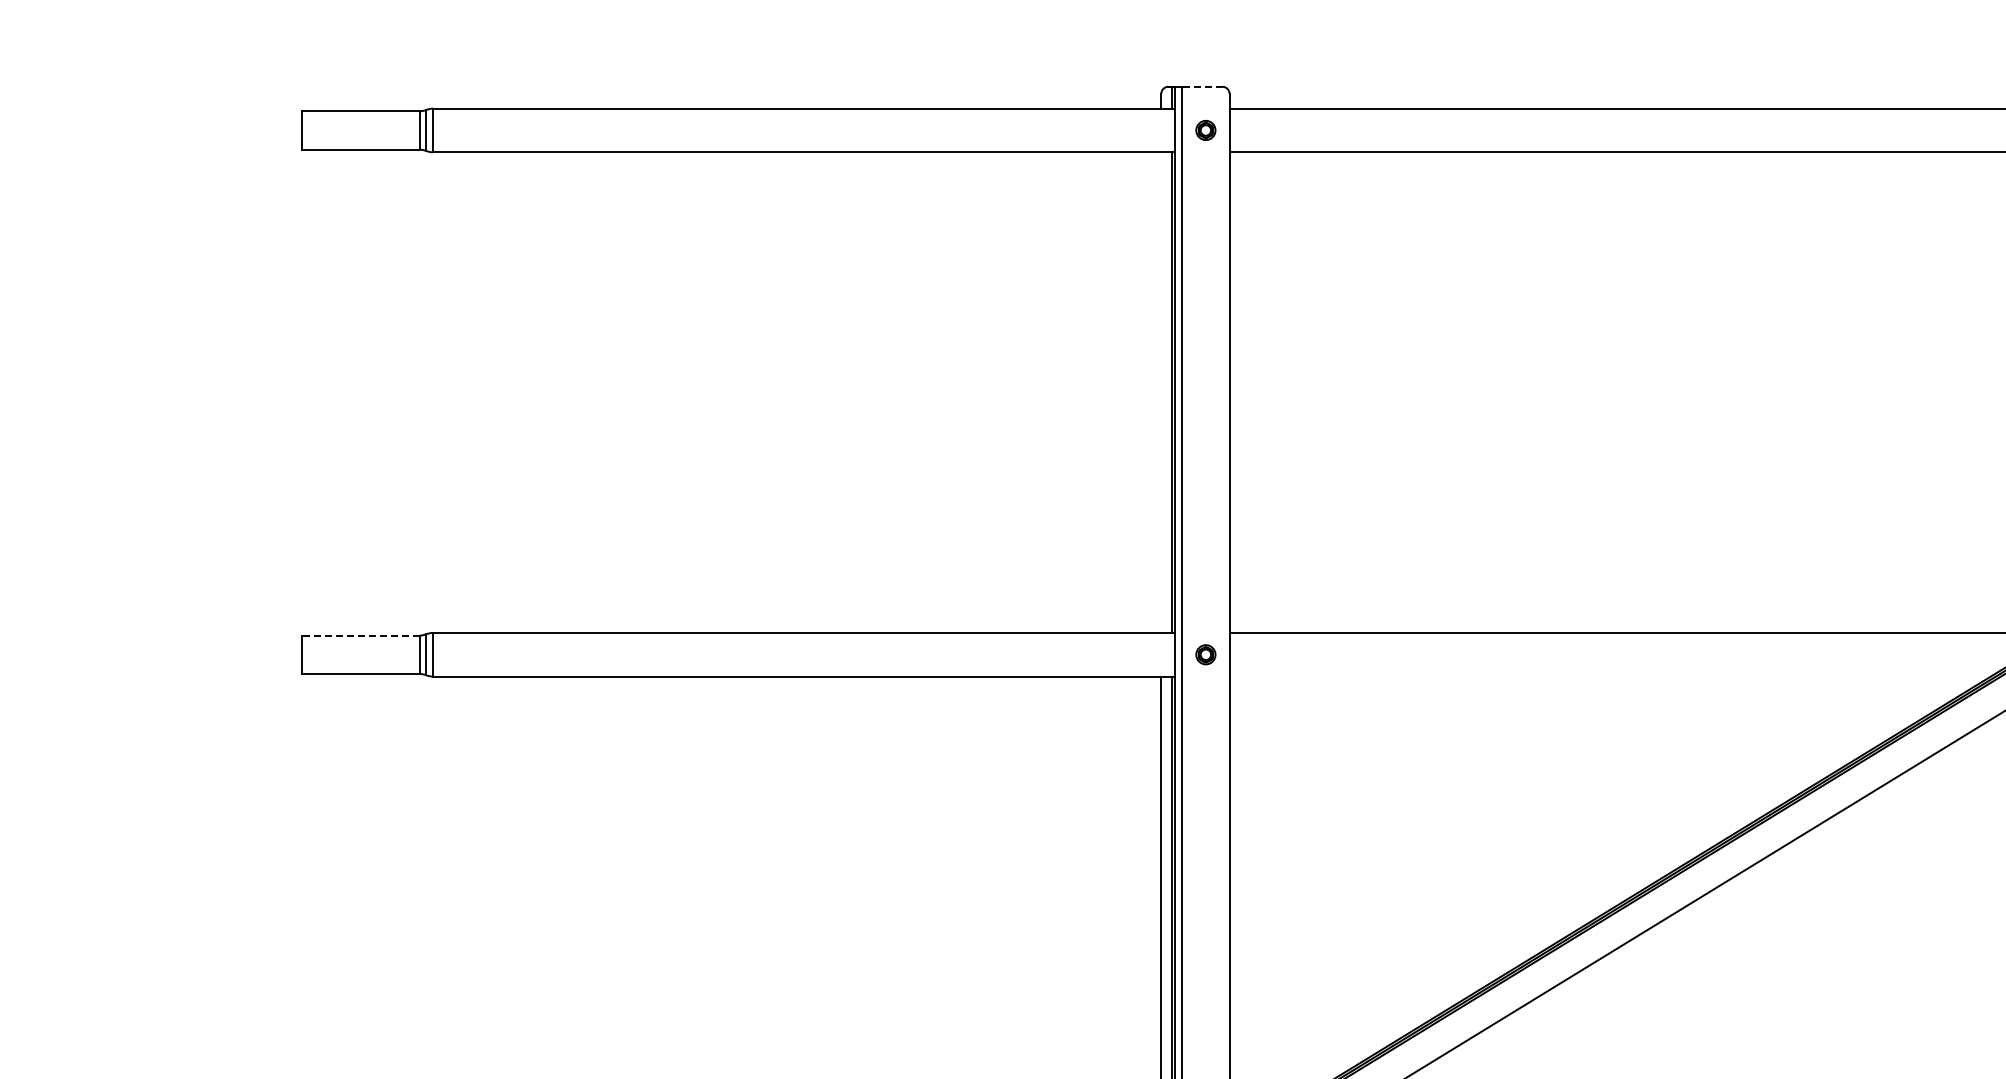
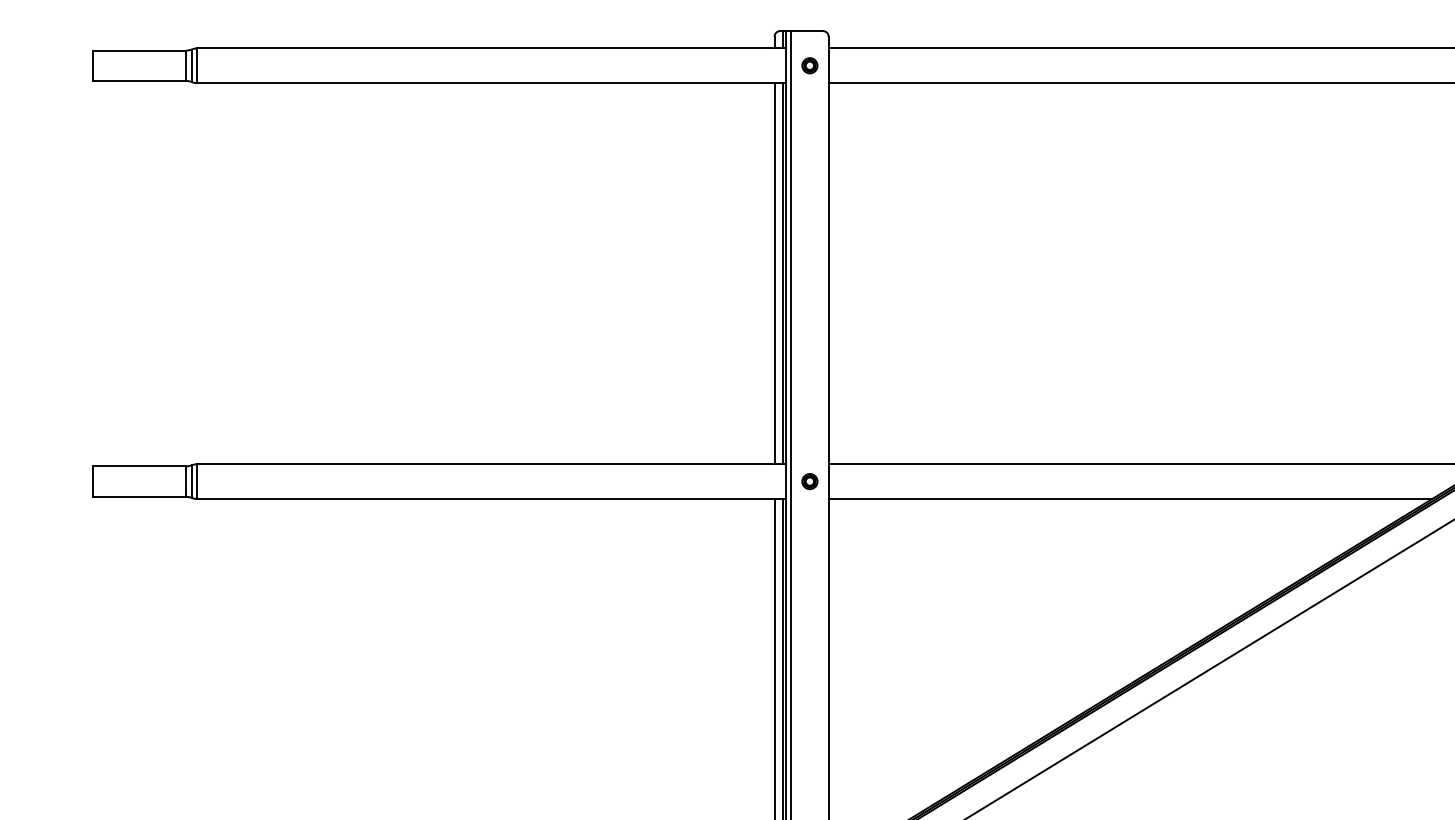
line: (1201, 86) -> (806, 30), dashed -> solid
line: (1161, 392) -> (774, 273), added
line: (360, 635) -> (139, 466), dashed -> solid
line: (1609, 676) -> (1130, 498), added

